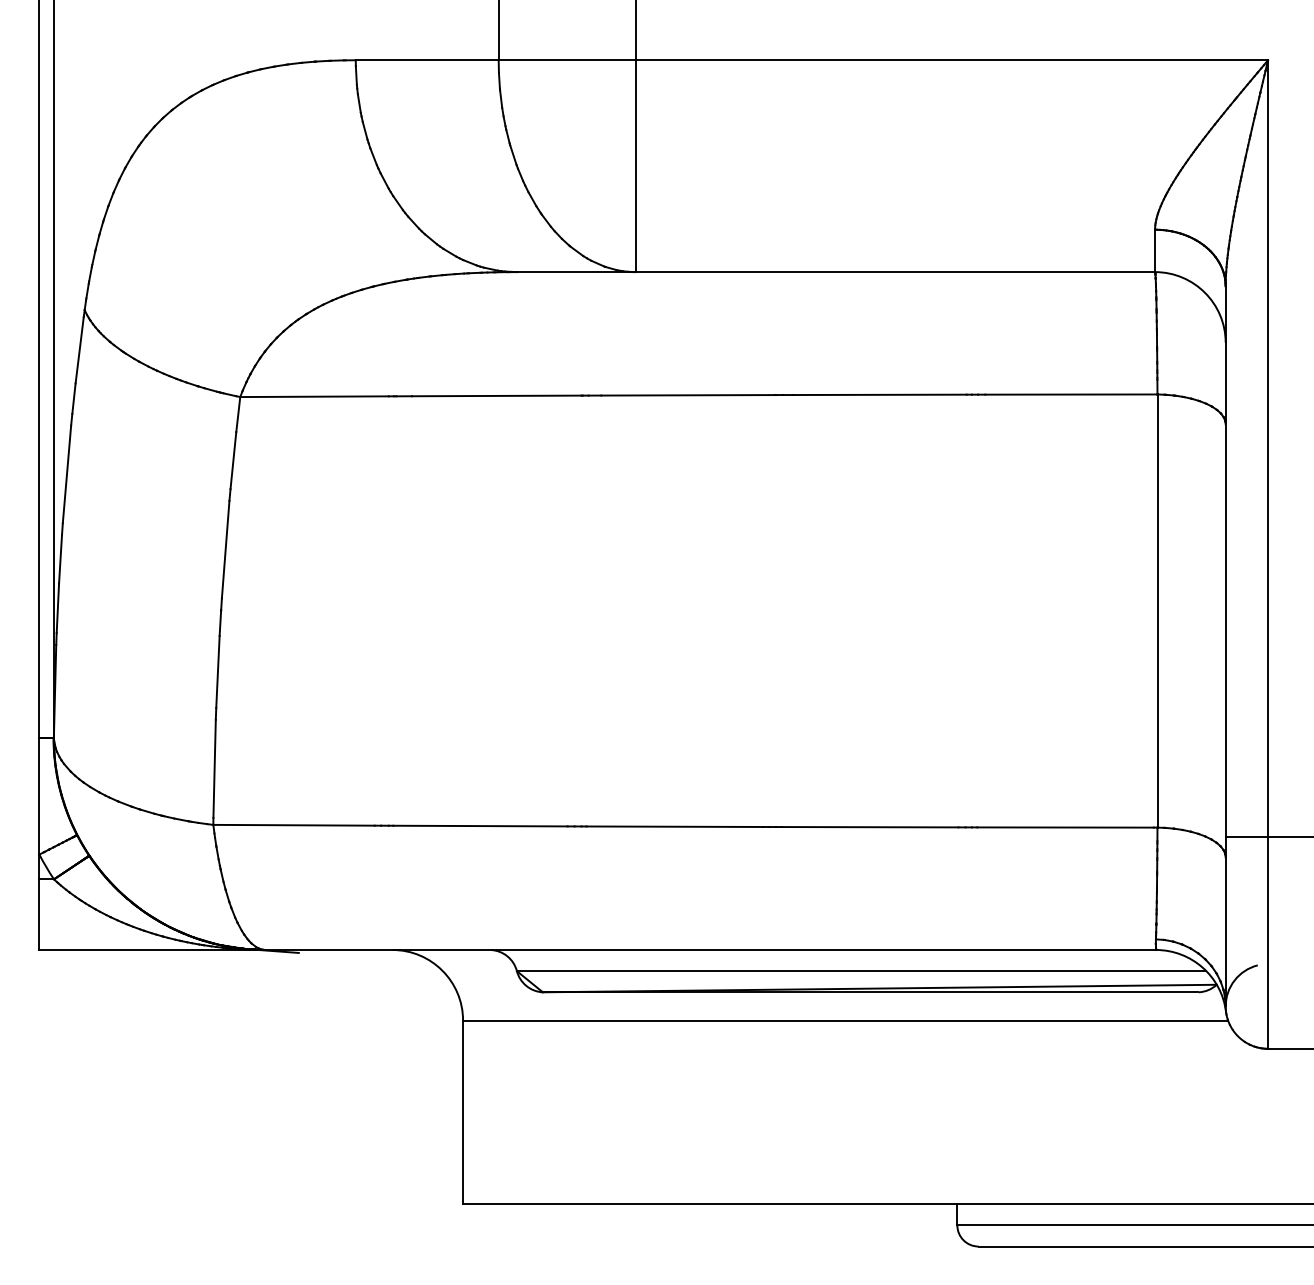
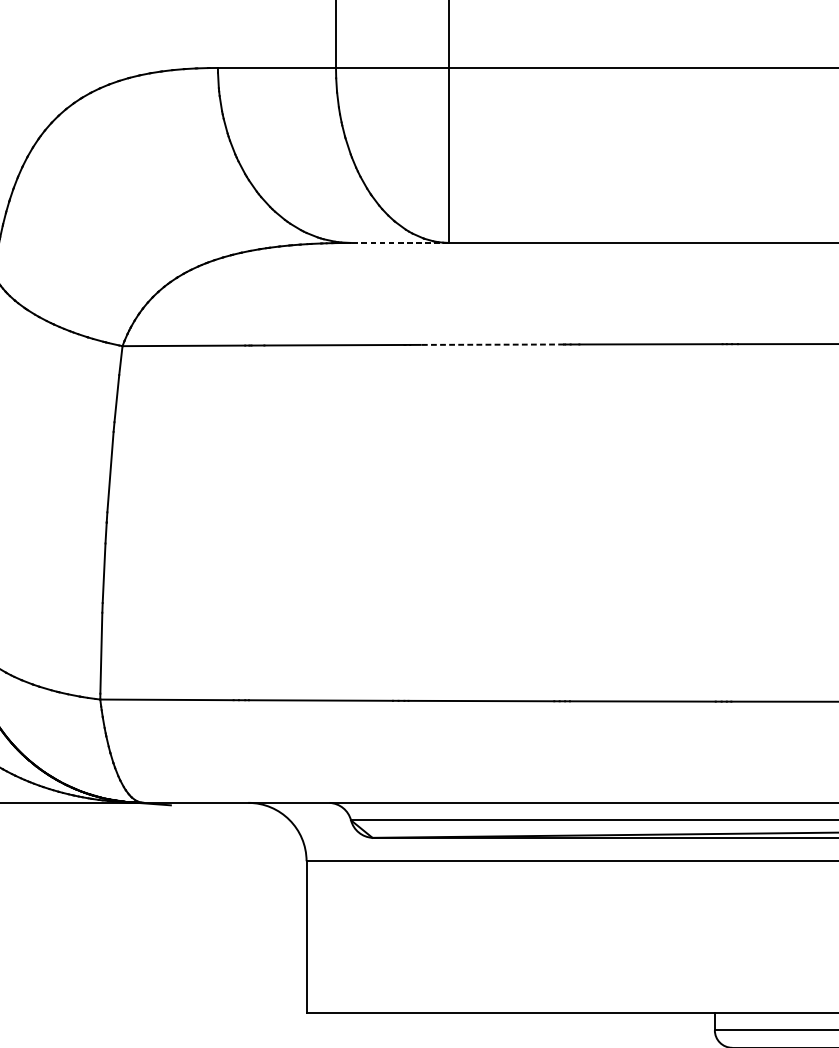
line: (575, 272) -> (399, 243), solid -> dashed
line: (688, 395) -> (492, 344), solid -> dashed

